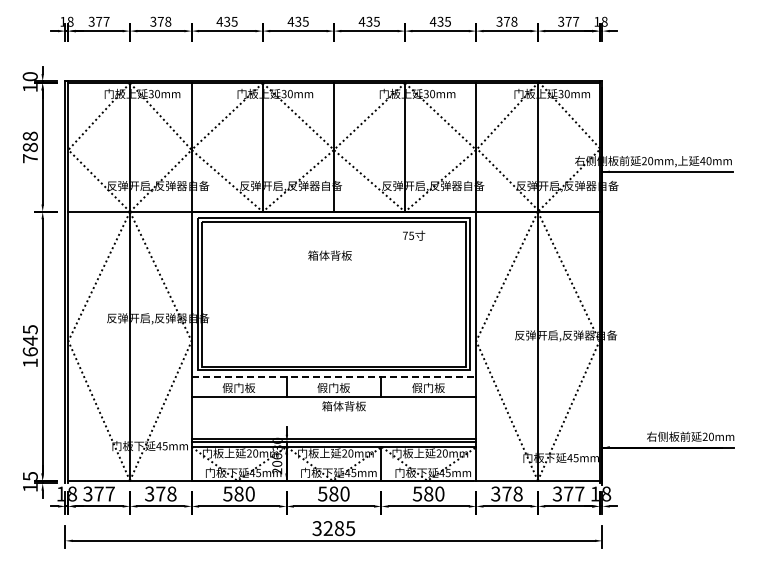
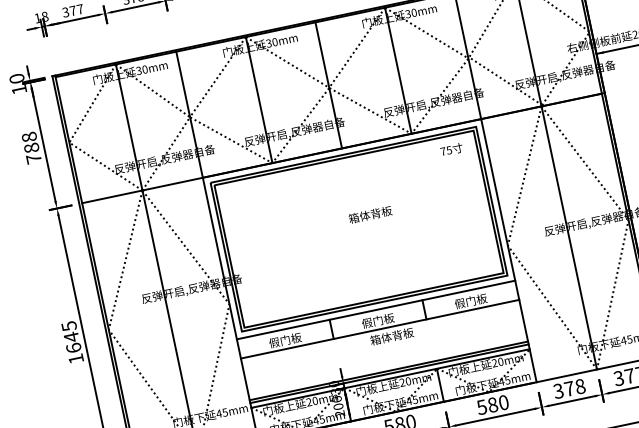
text: (414, 235) -> (452, 149), moved
text: (329, 255) -> (369, 214), moved
line: (334, 376) -> (376, 309), dashed -> solid

